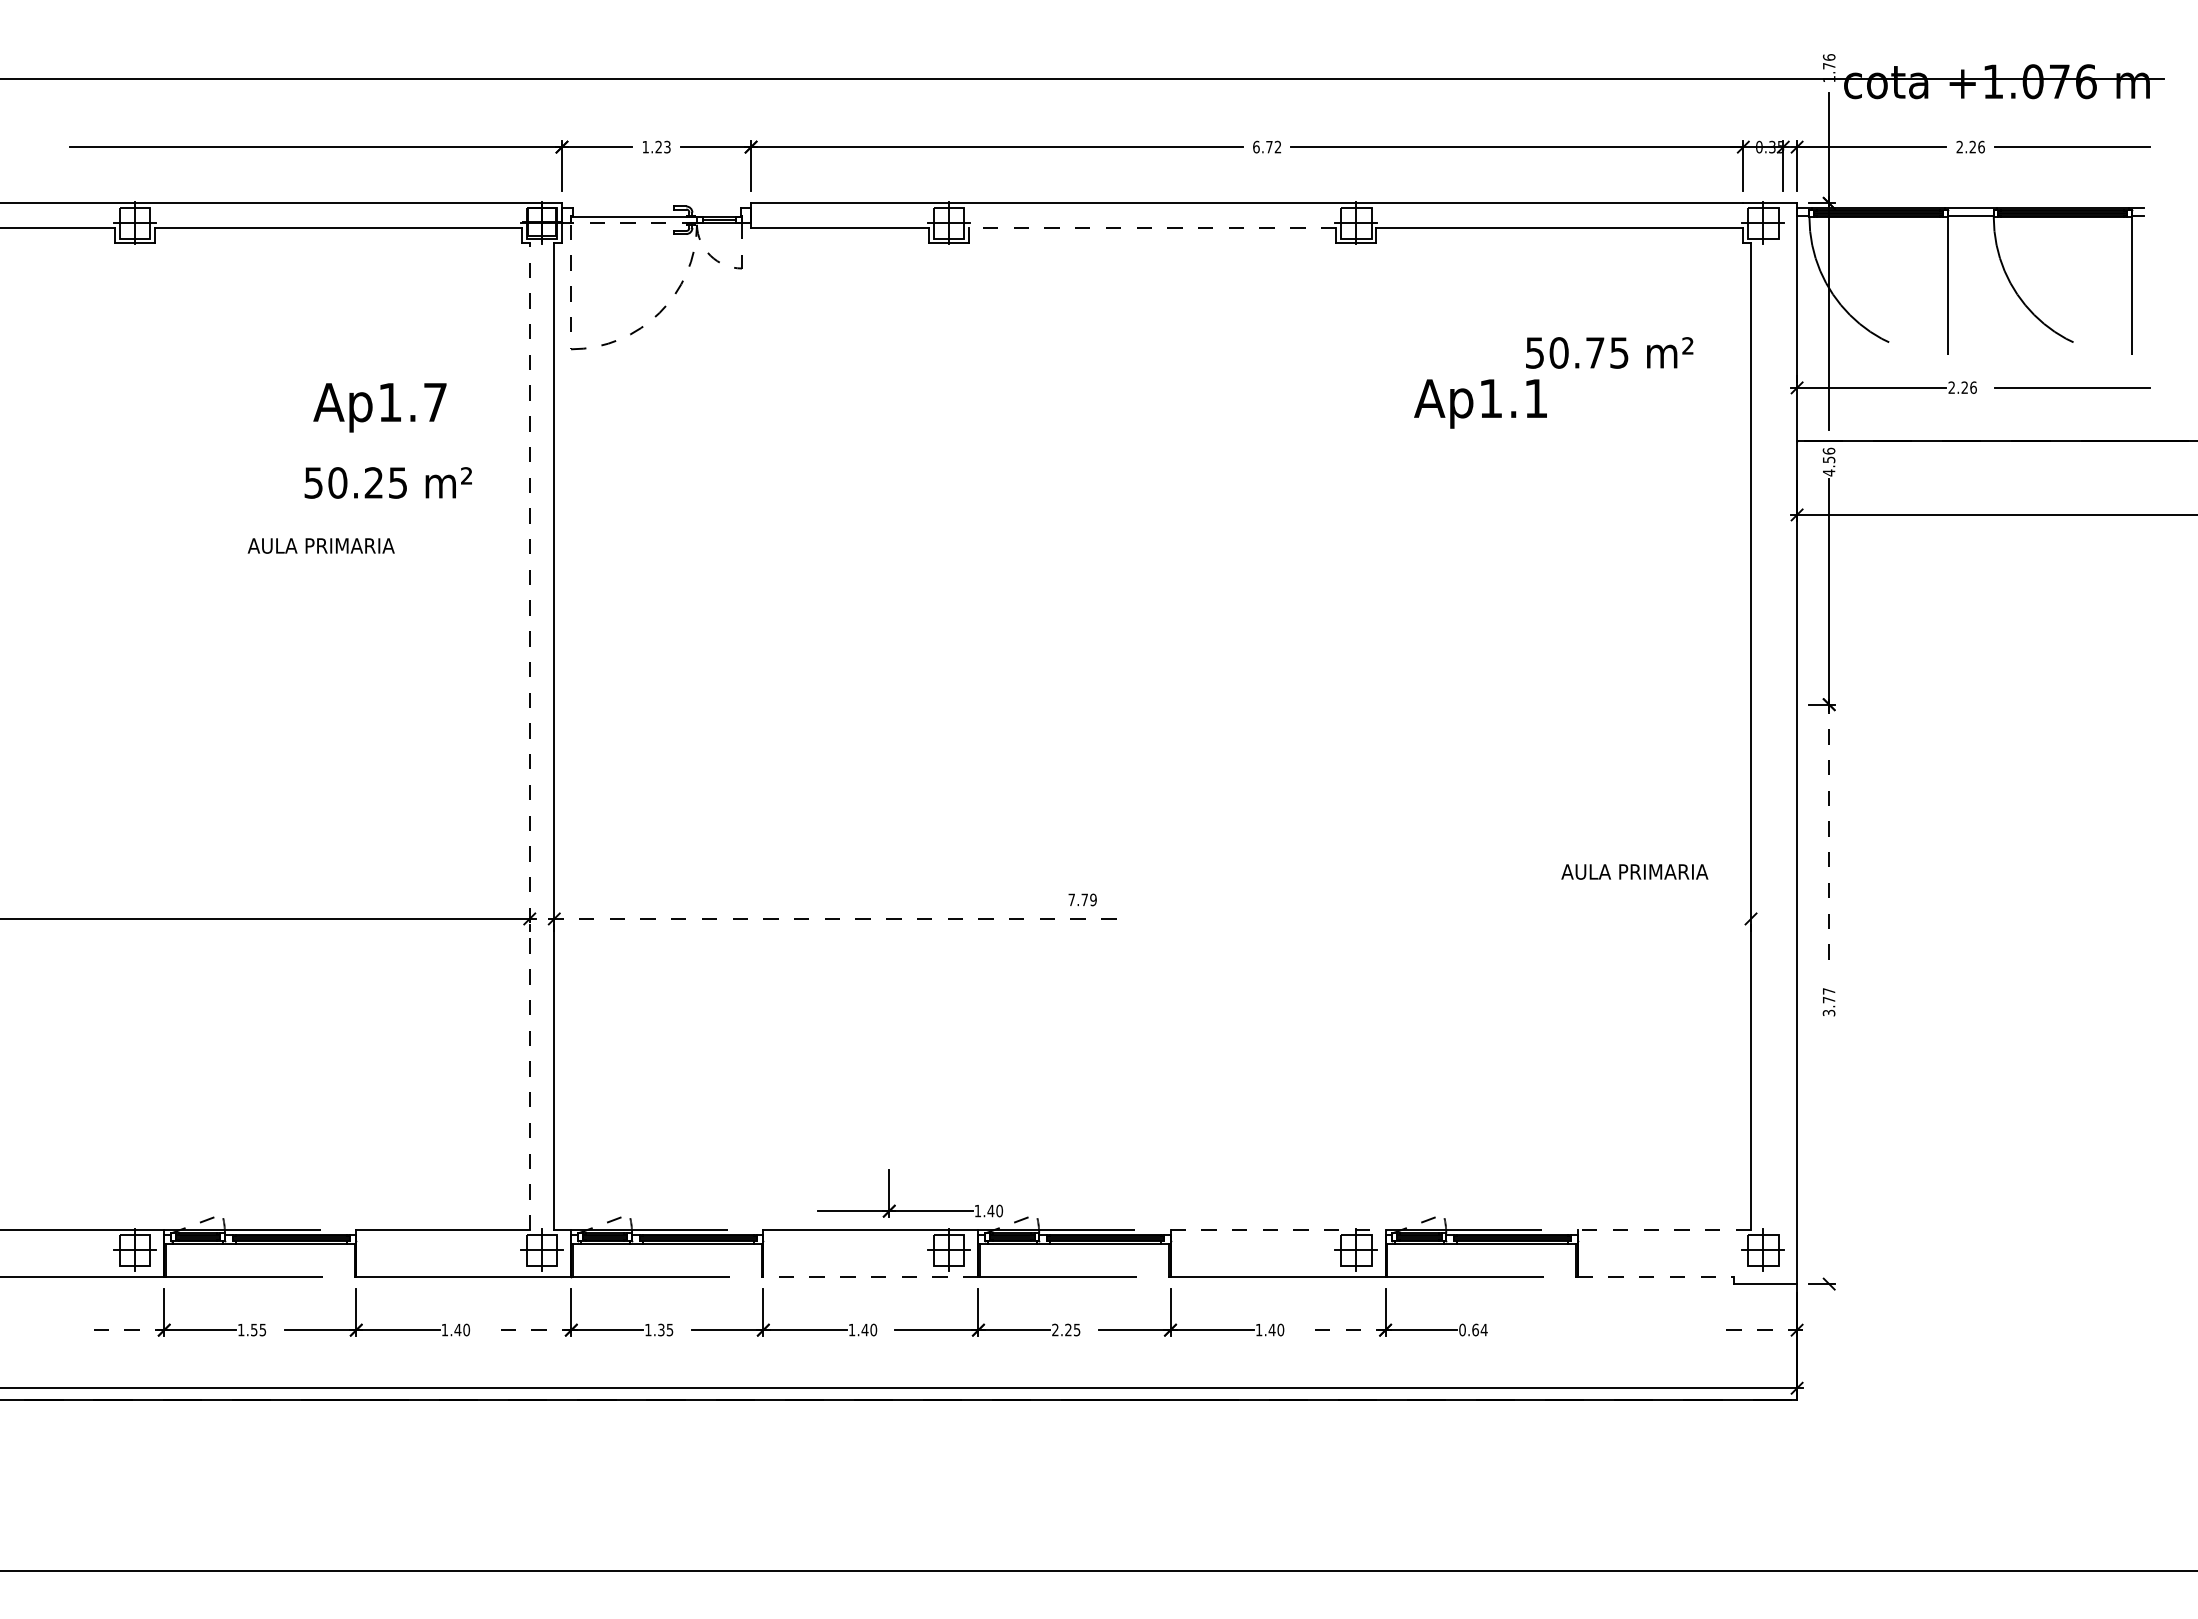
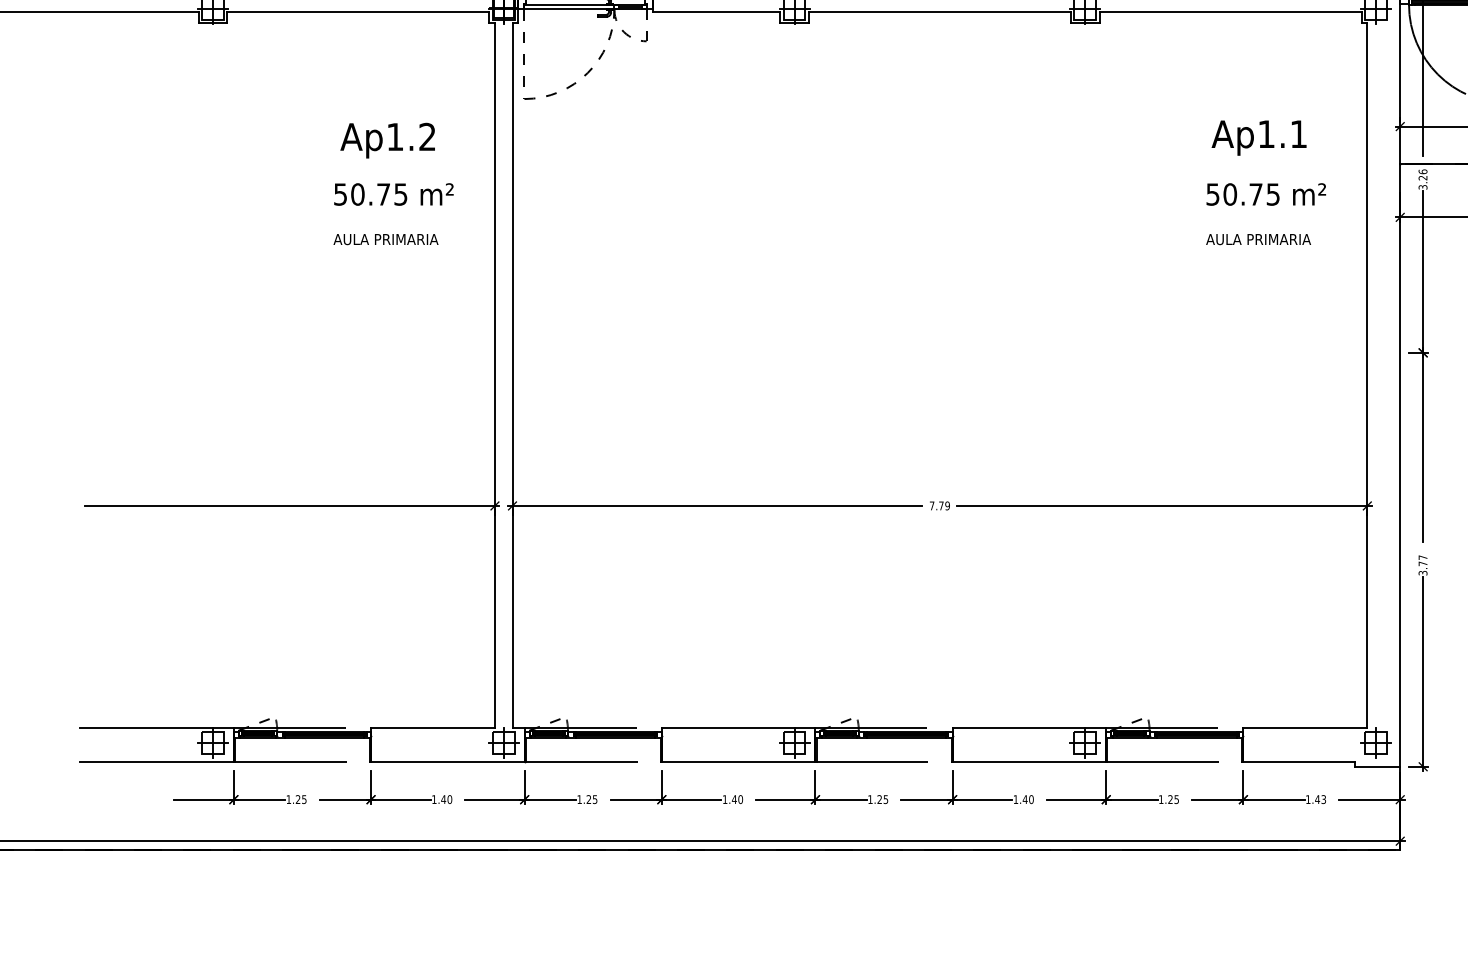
line: (634, 223) -> (569, 9), dashed -> solid
line: (1152, 227) -> (939, 12), dashed -> solid
text: (1609, 352) -> (1266, 194), moved
text: (435, 401) -> (427, 136), Ap1.7 -> Ap1.2
text: (1480, 403) -> (1259, 137), moved
text: (1828, 466) -> (1422, 182), 4.56 -> 3.26
text: (373, 482) -> (383, 194), 50.25 -> 50.75
text: (320, 545) -> (385, 239), moved
line: (529, 736) -> (494, 375), dashed -> solid
line: (1829, 834) -> (1423, 445), dashed -> solid
text: (1634, 871) -> (1258, 239), moved
text: (1082, 899) -> (939, 505), moved
line: (838, 918) -> (715, 505), dashed -> solid
line: (1467, 918) -> (1164, 505), added
line: (1829, 1154) -> (1423, 674), added
part: (909, 1210) -> (766, 714), removed
line: (1278, 1230) -> (1029, 728), dashed -> solid
line: (1664, 1230) -> (1305, 728), dashed -> solid
line: (870, 1277) -> (738, 762), dashed -> solid
line: (1656, 1277) -> (1299, 762), dashed -> solid
text: (254, 1329) -> (298, 799), 1.55 -> 1.25
text: (1055, 1329) -> (870, 799), 2.25 -> 1.25
text: (1473, 1329) -> (1169, 799), 0.64 -> 1.25
part: (1599, 1329) -> (1259, 799), added
line: (125, 1330) -> (206, 799), dashed -> solid
line: (532, 1330) -> (496, 799), dashed -> solid
text: (661, 1330) -> (589, 799), 1.35 -> 1.25
line: (1346, 1330) -> (1078, 799), dashed -> solid
line: (1757, 1330) -> (1371, 799), dashed -> solid

